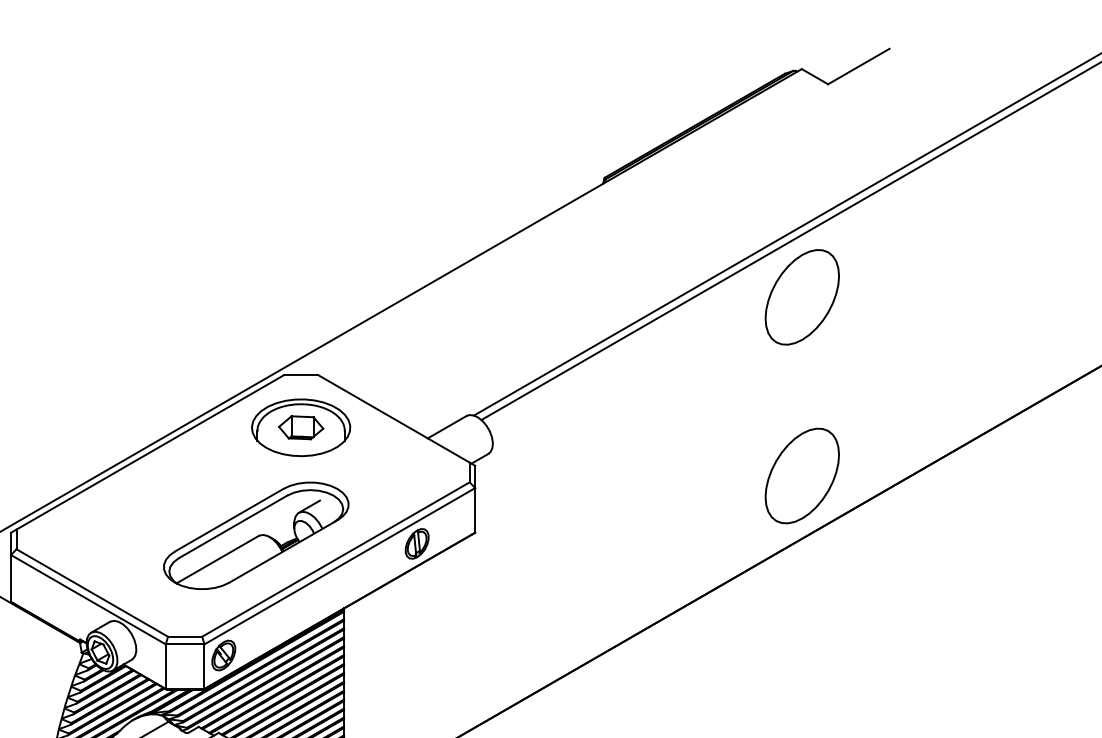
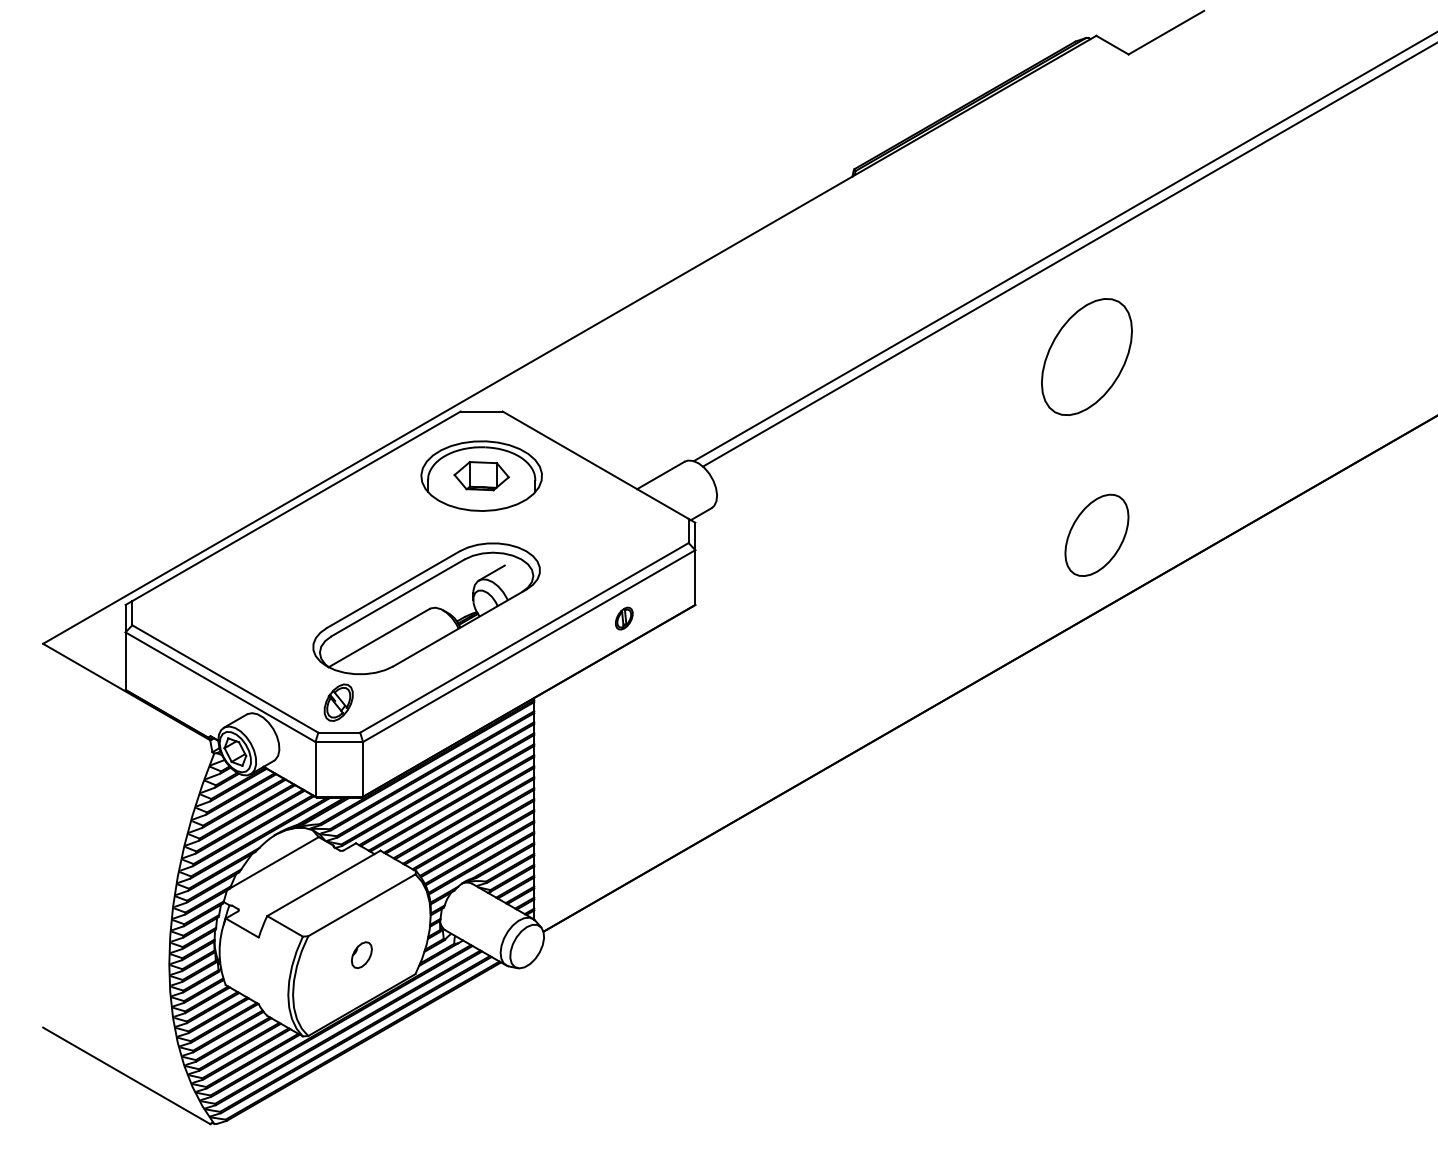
part: (801, 296) -> (1086, 356), moved
part: (801, 476) -> (1096, 535), size x0.7
part: (417, 543) -> (624, 618), size x0.6
part: (223, 655) -> (338, 702), moved

